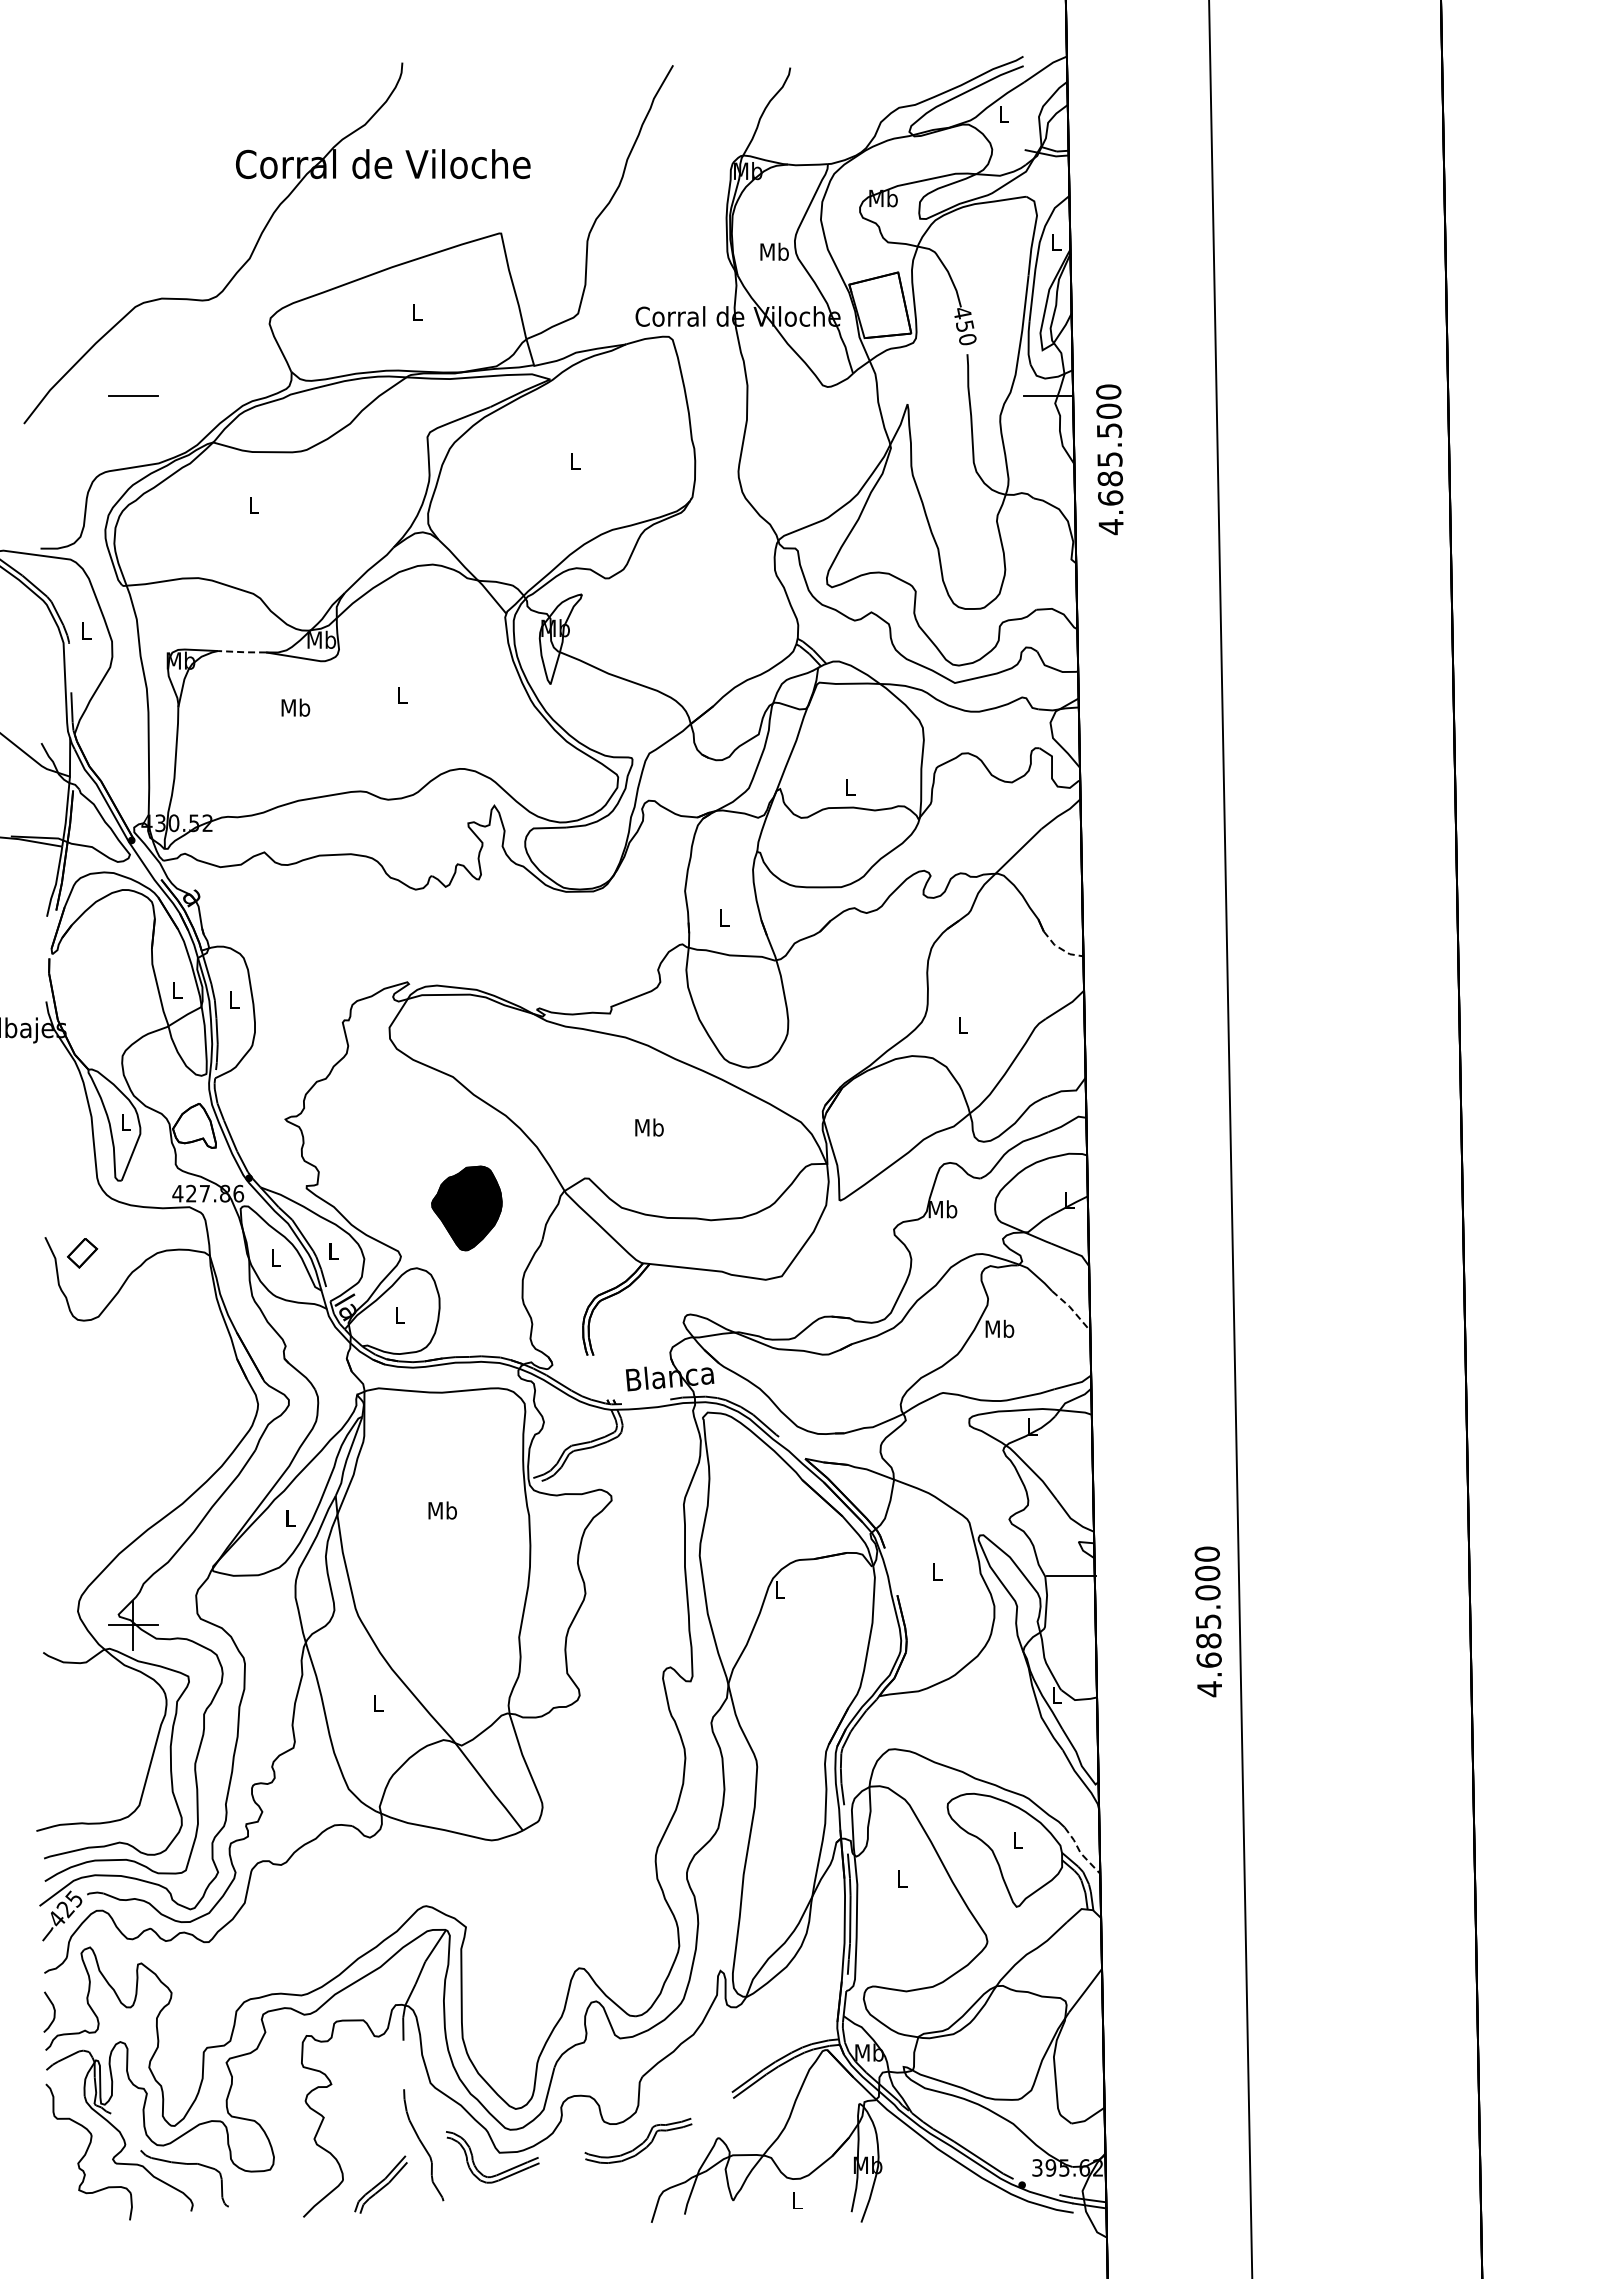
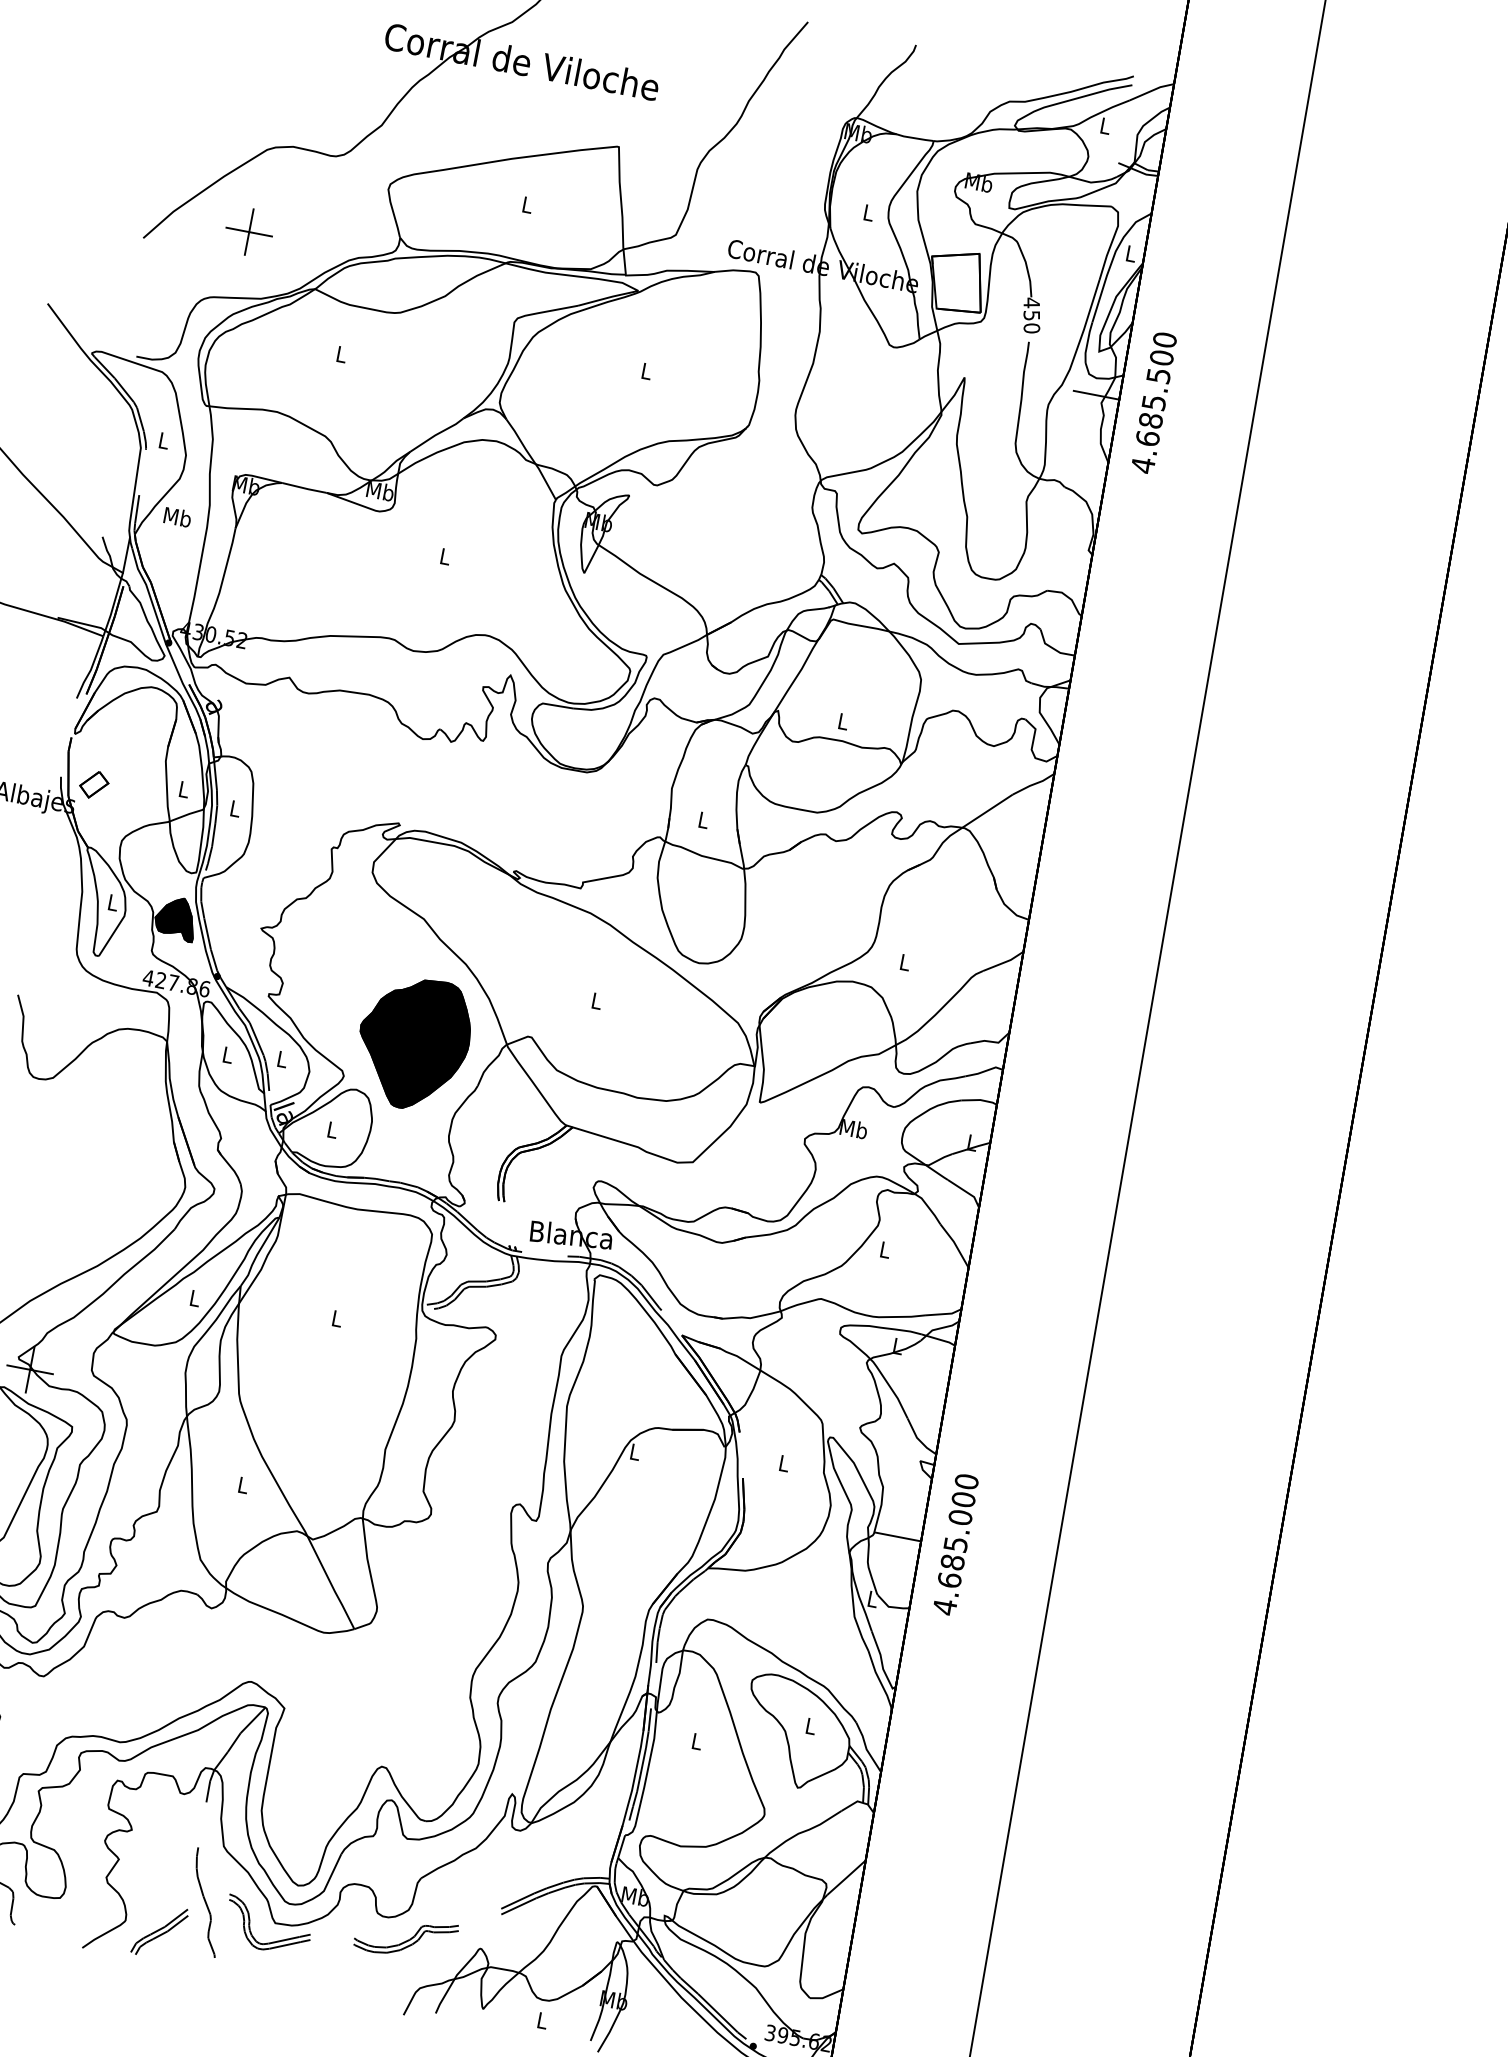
text: (774, 251) -> (868, 212), Mb -> L
line: (133, 395) -> (249, 231), added
text: (1109, 459) -> (1153, 402), moved
line: (242, 652) -> (304, 488), dashed -> solid
text: (295, 707) -> (177, 517), moved
line: (1060, 948) -> (1009, 908), dashed -> solid
fill: (194, 1125) -> (176, 917), added
text: (649, 1127) -> (596, 1000), Mb -> L
part: (466, 1208) -> (413, 1043), size x1.67
part: (82, 1253) -> (94, 785), moved
line: (1072, 1309) -> (955, 1244), dashed -> solid
text: (999, 1328) -> (884, 1249), Mb -> L
text: (442, 1510) -> (337, 1318), Mb -> L
line: (1070, 1576) -> (897, 1536), moved
text: (1207, 1621) -> (954, 1544), moved
line: (1080, 1852) -> (866, 1748), dashed -> solid

